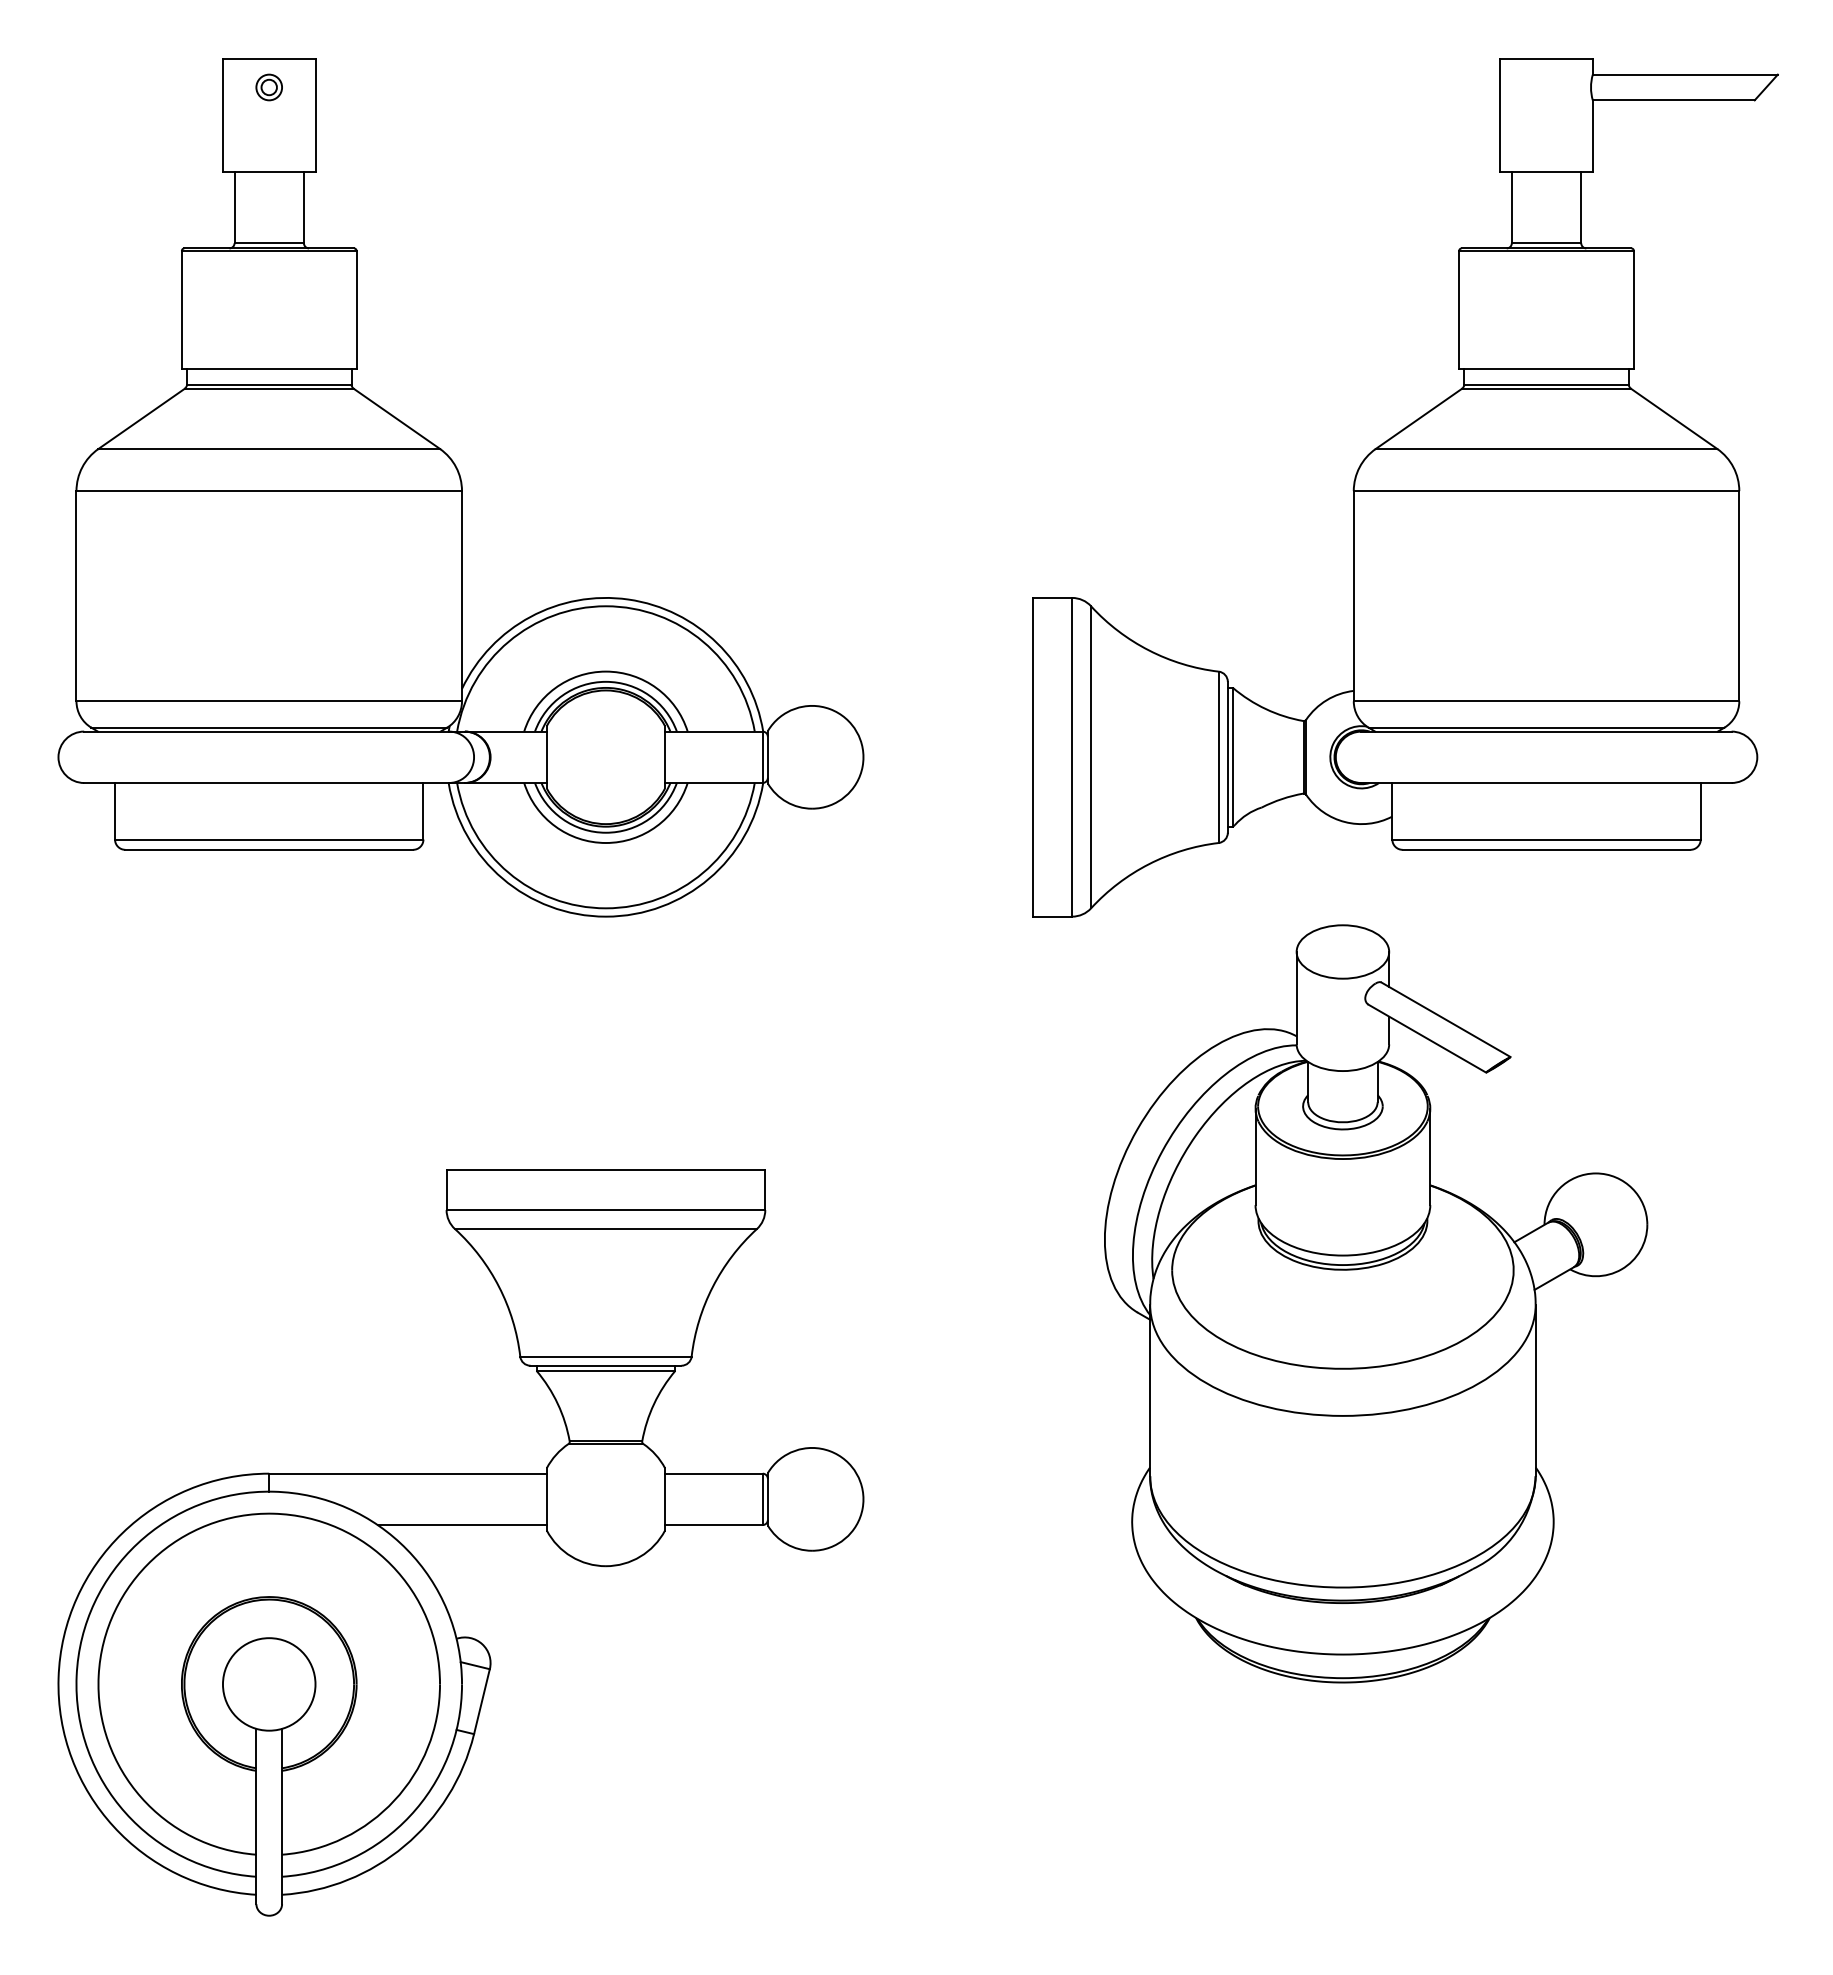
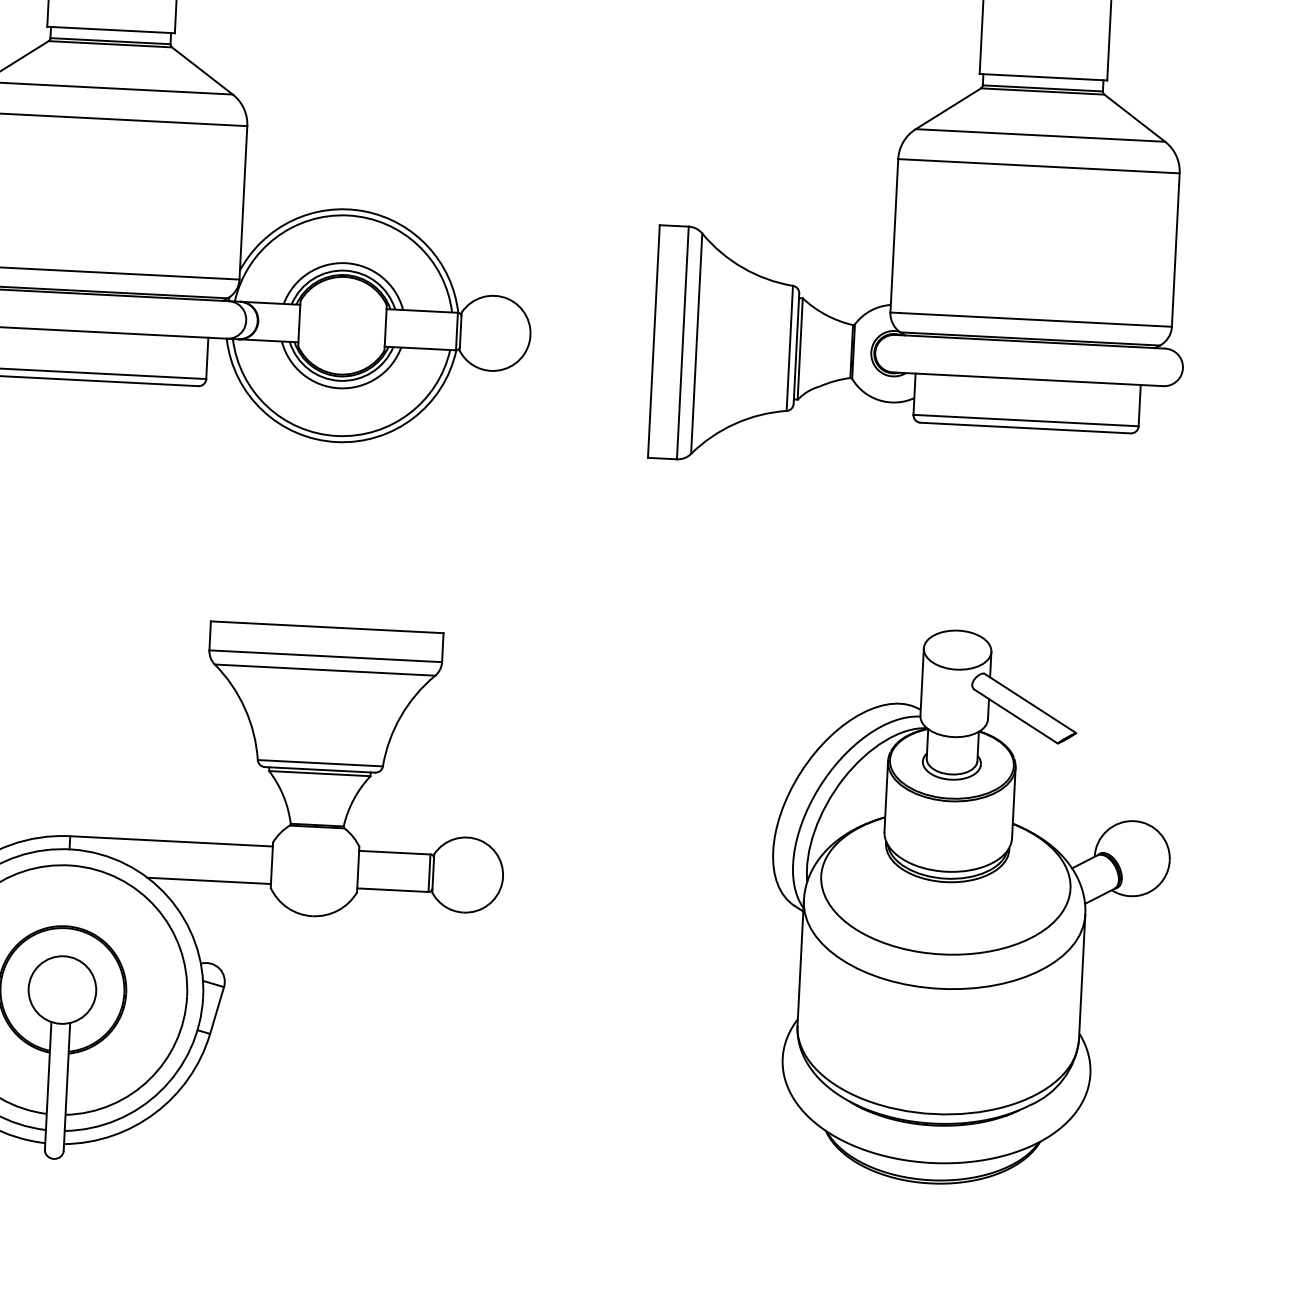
part: (1376, 1303) -> (969, 907), moved

